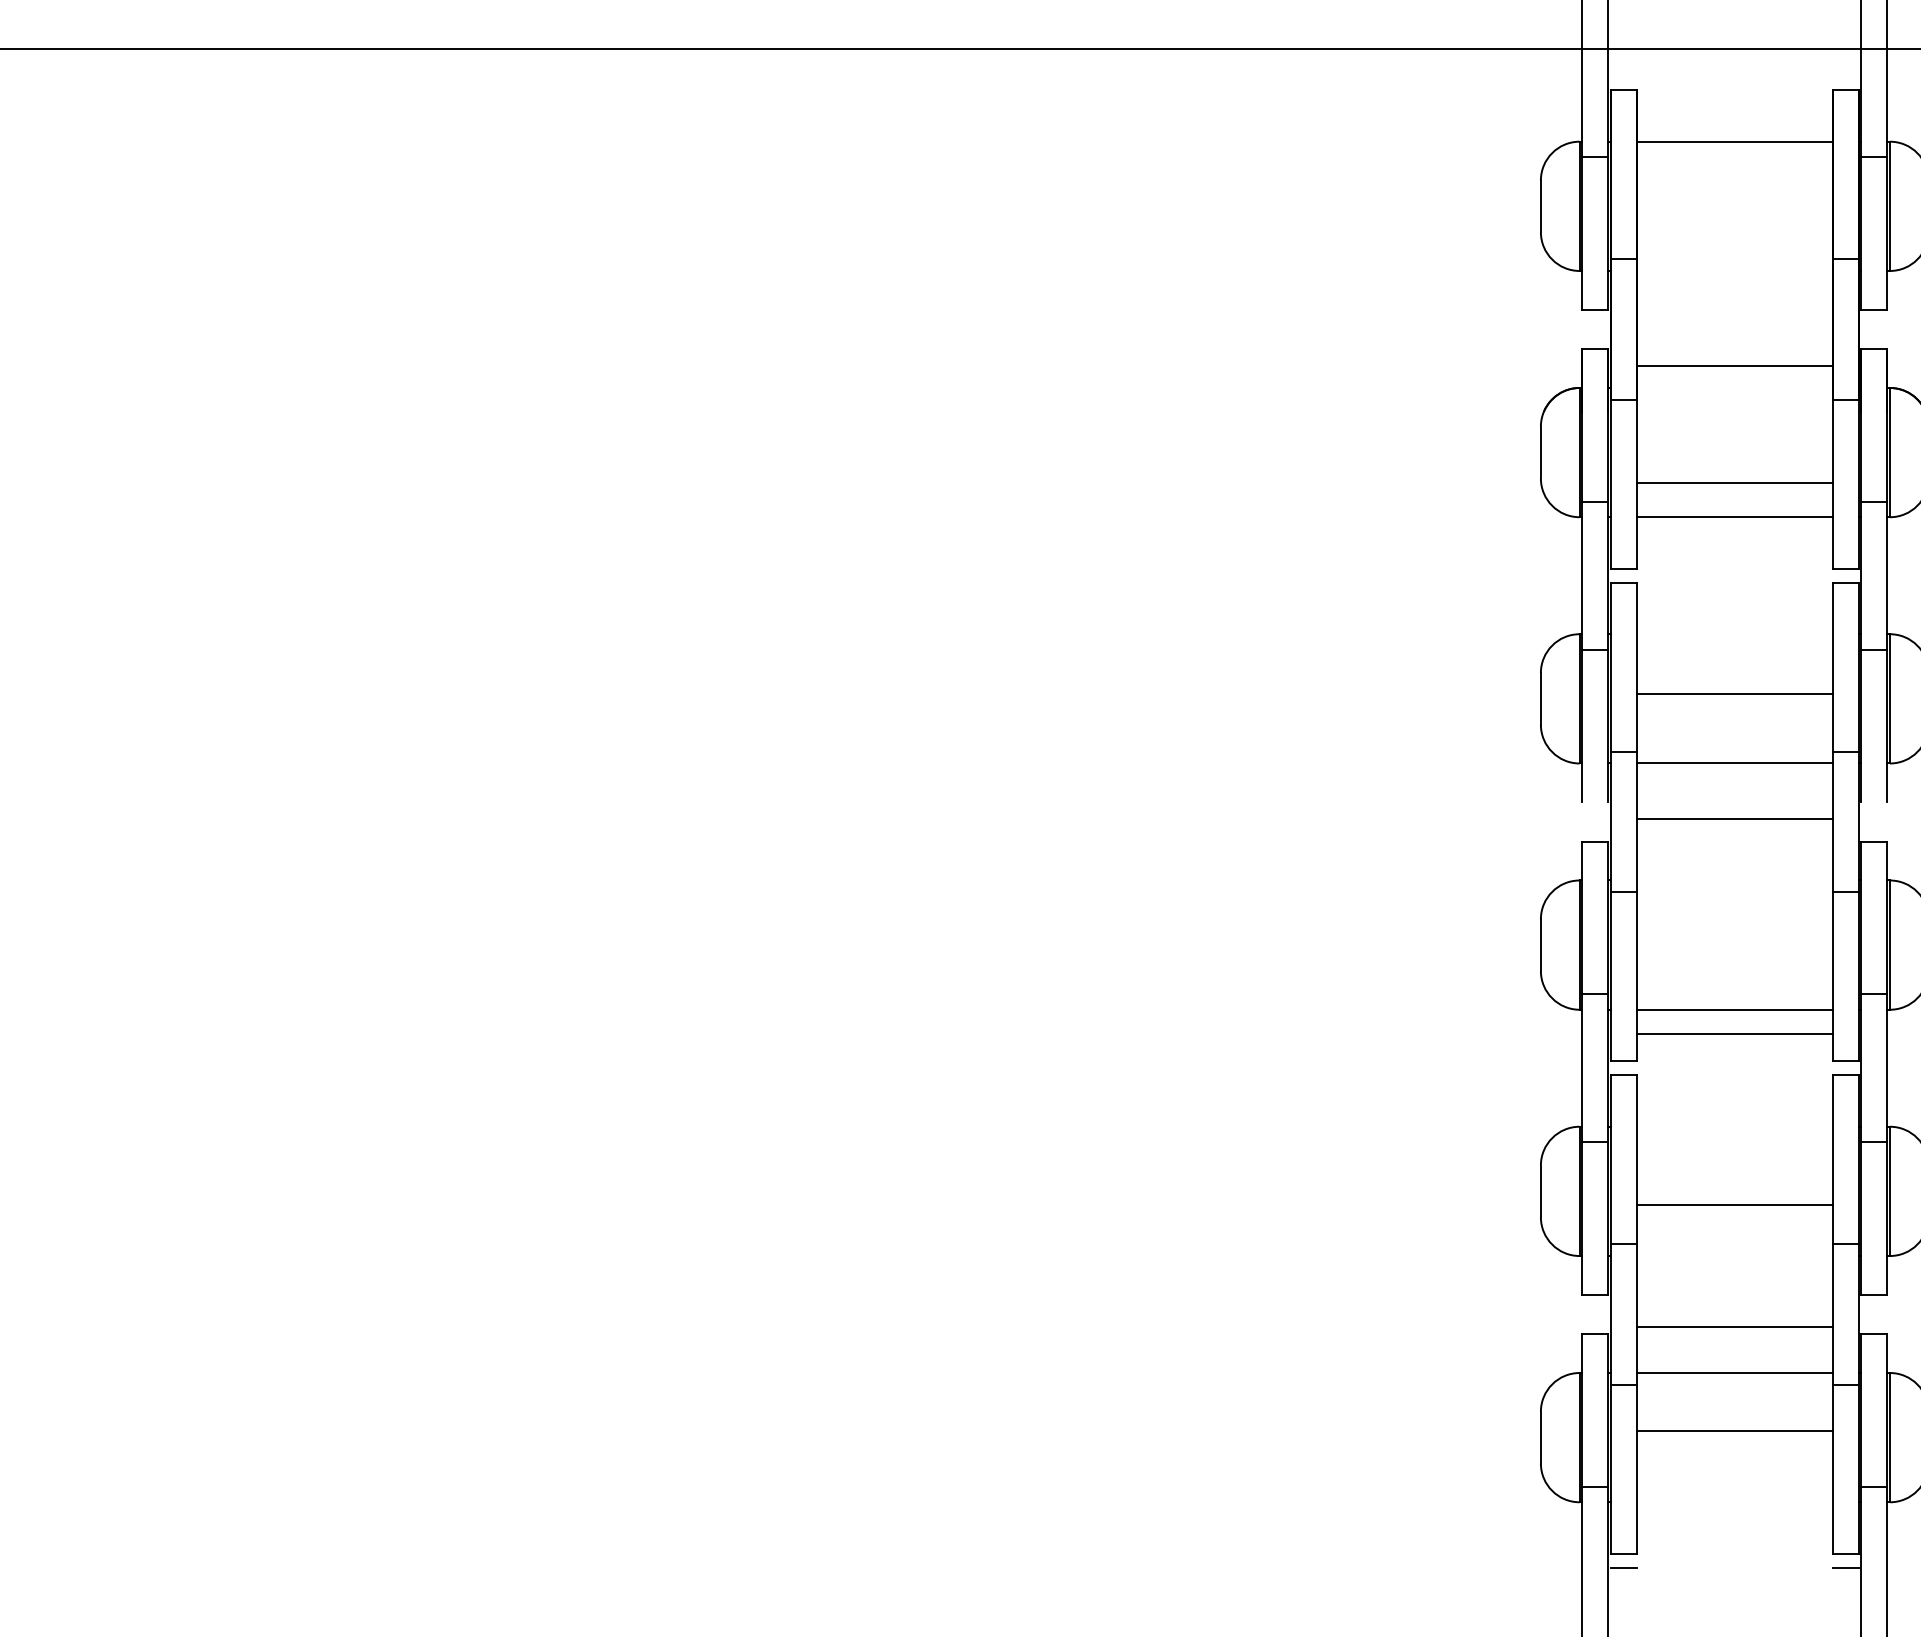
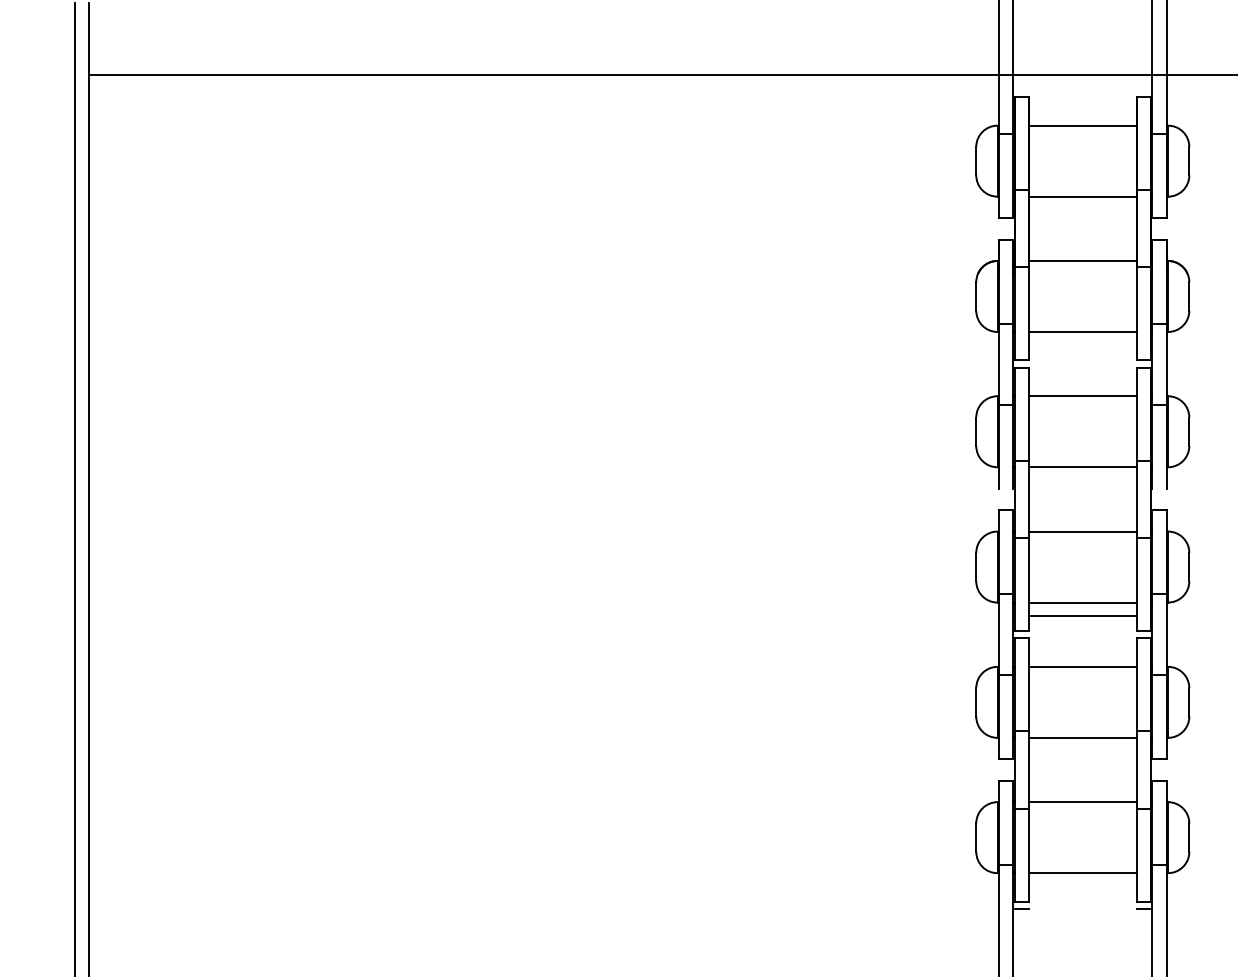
line: (1734, 365) -> (1082, 196), moved
line: (1734, 481) -> (1082, 260), moved
line: (1734, 694) -> (1082, 396), moved
line: (1734, 818) -> (1082, 531), moved
line: (1734, 1204) -> (1082, 666), moved
line: (1734, 1326) -> (1082, 737), moved
line: (1734, 1431) -> (1082, 873), moved

